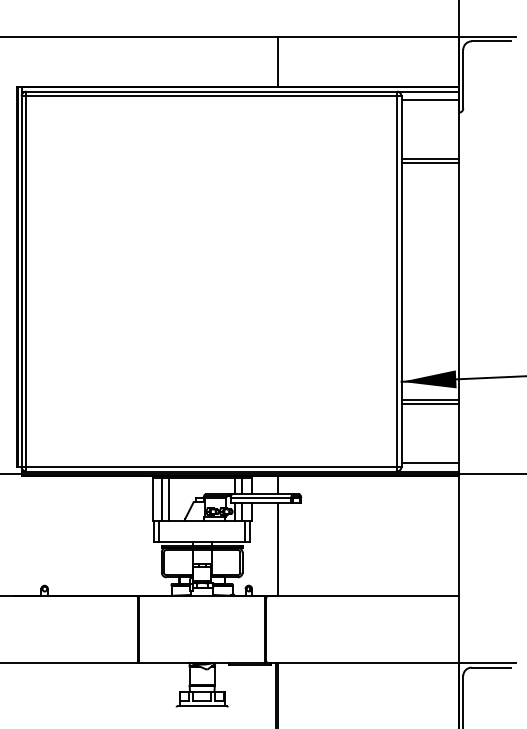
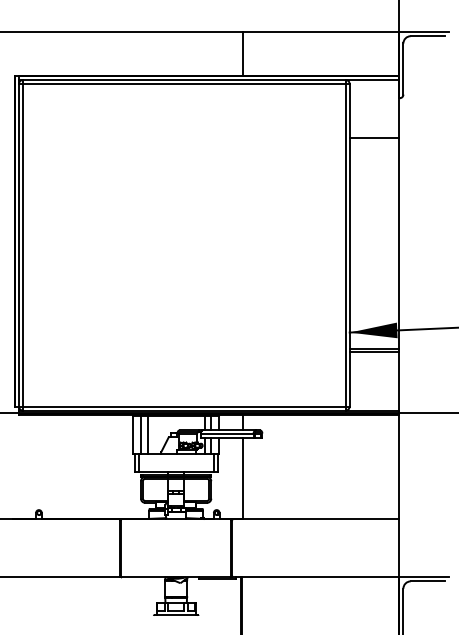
line: (430, 100) -> (374, 87), removed
line: (430, 162) -> (374, 141), removed
line: (430, 463) -> (374, 403), removed

